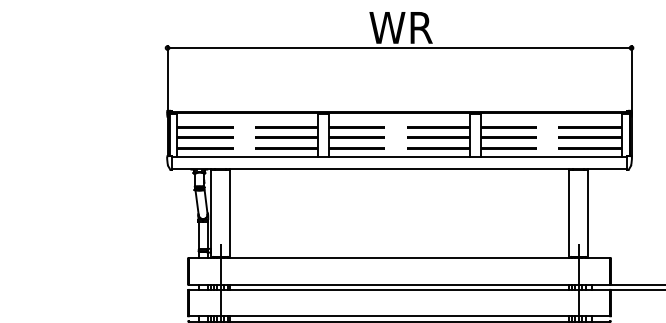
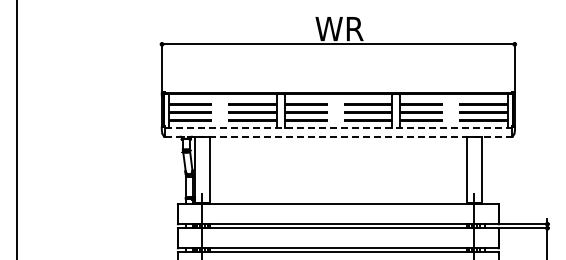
line: (399, 157) -> (338, 127), solid -> dashed
line: (399, 169) -> (338, 136), solid -> dashed

